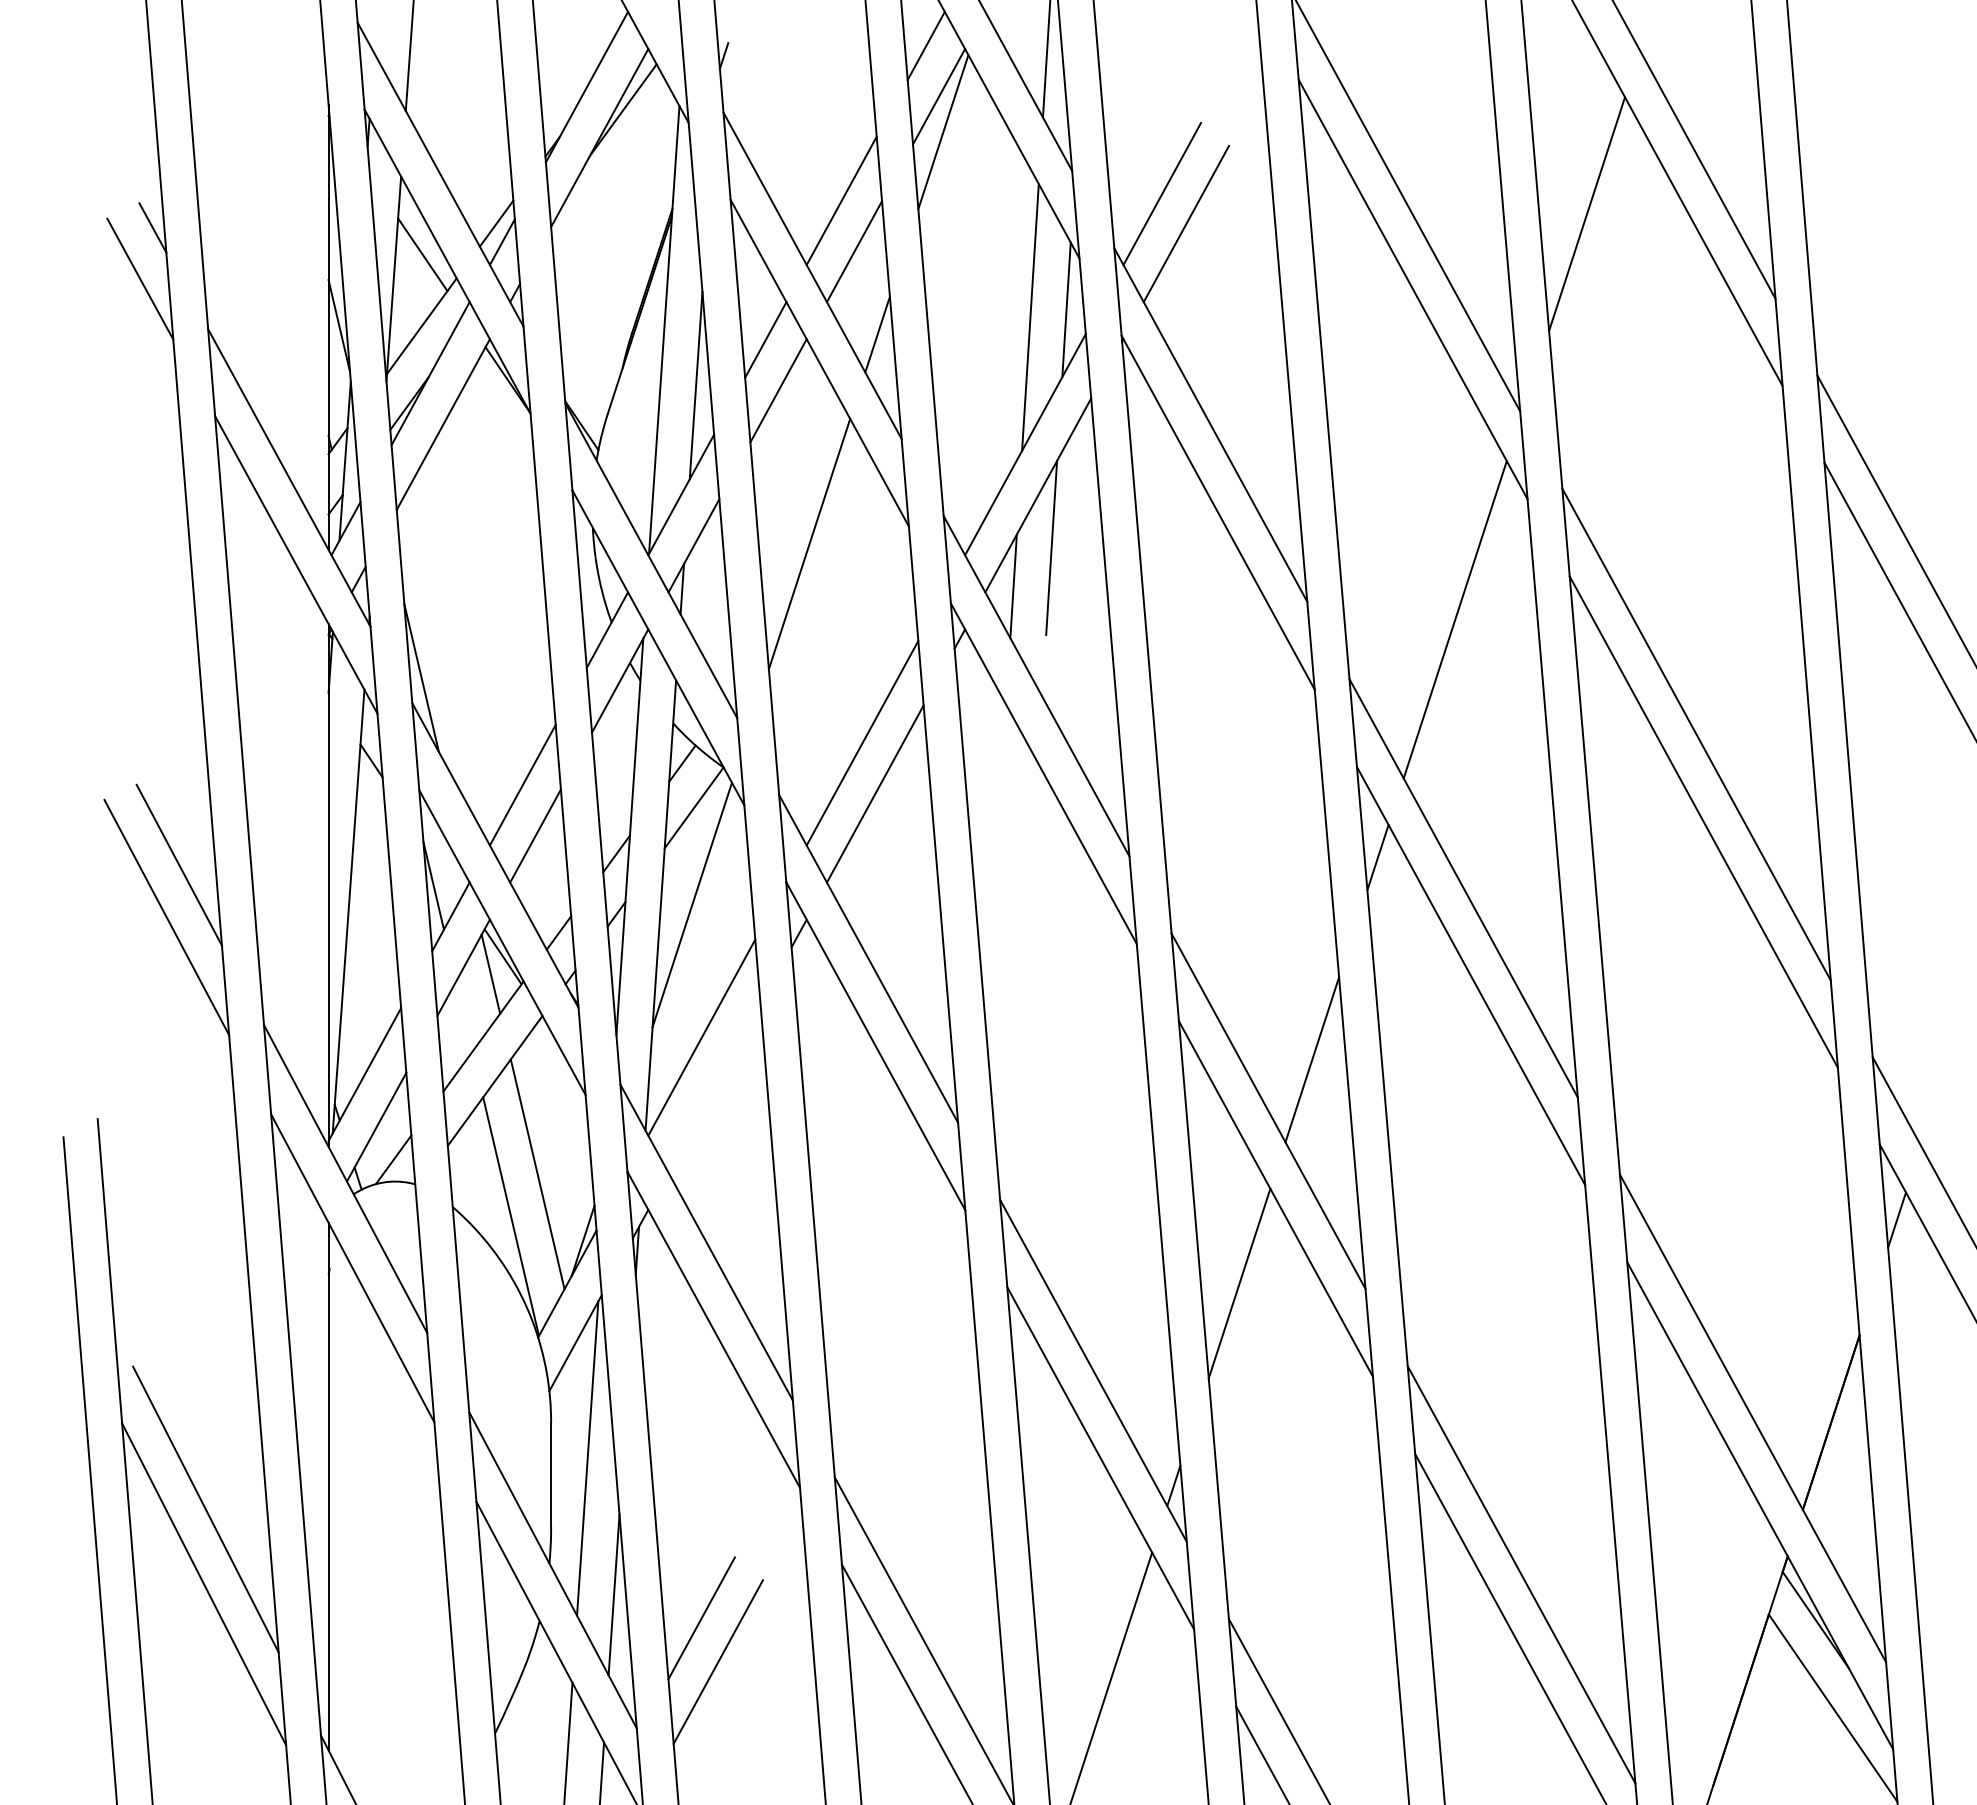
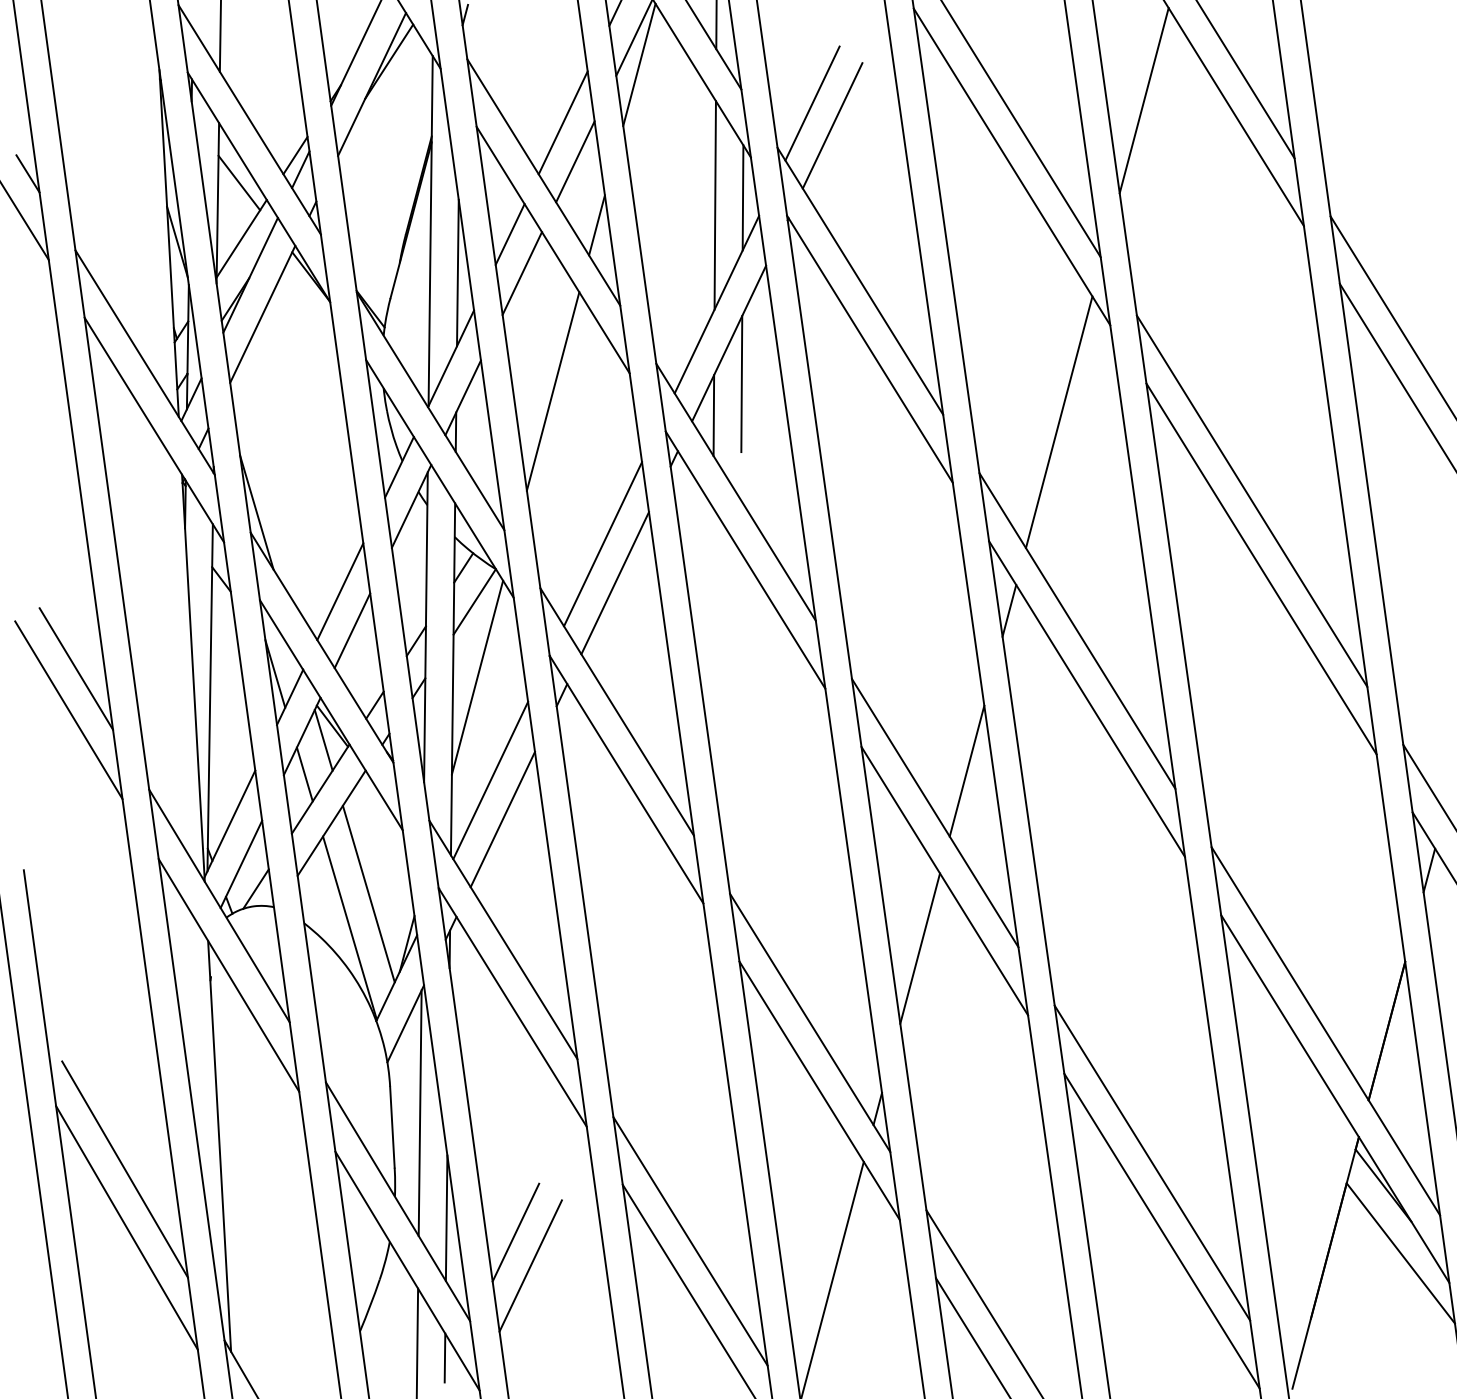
line: (464, 1016) -> (305, 774), added
line: (714, 1088) -> (502, 819), added

